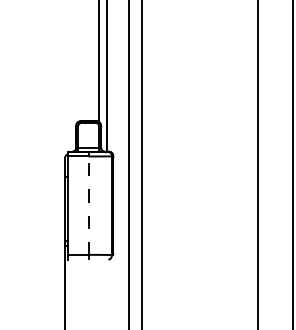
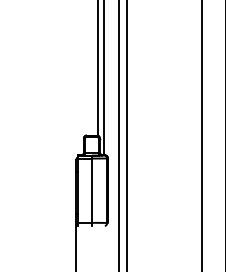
line: (88, 205) -> (91, 190), dashed -> solid

